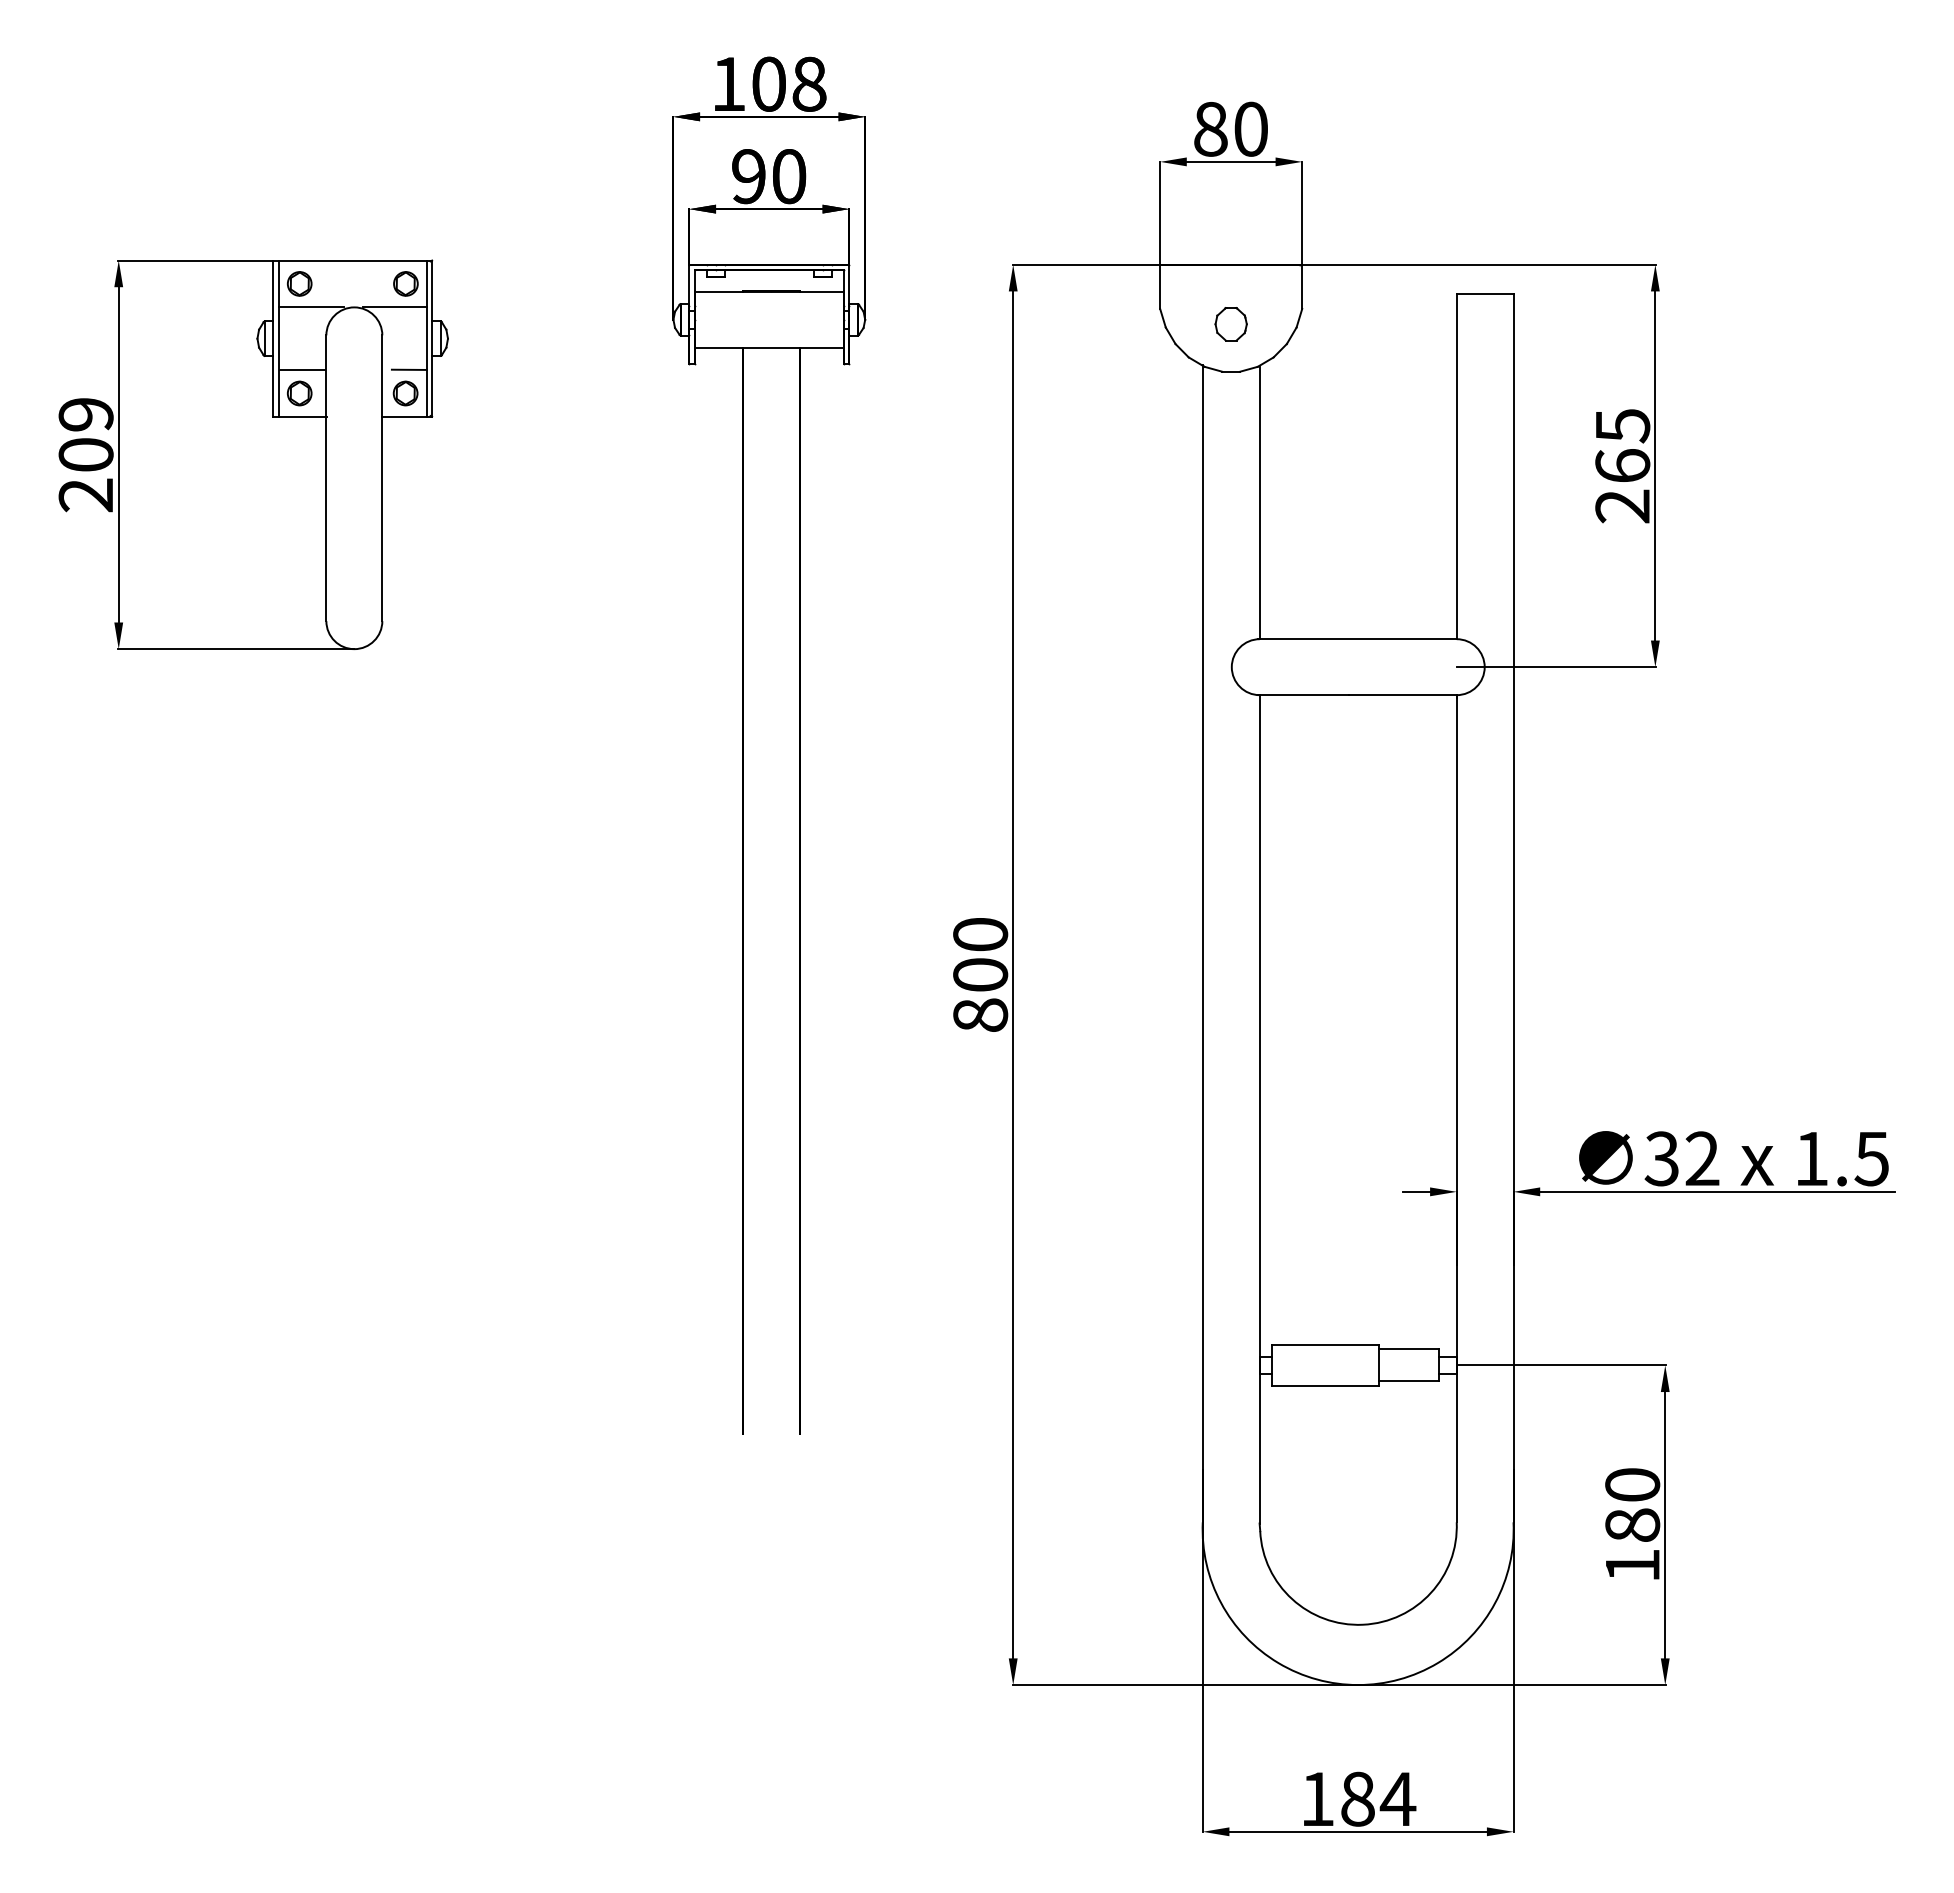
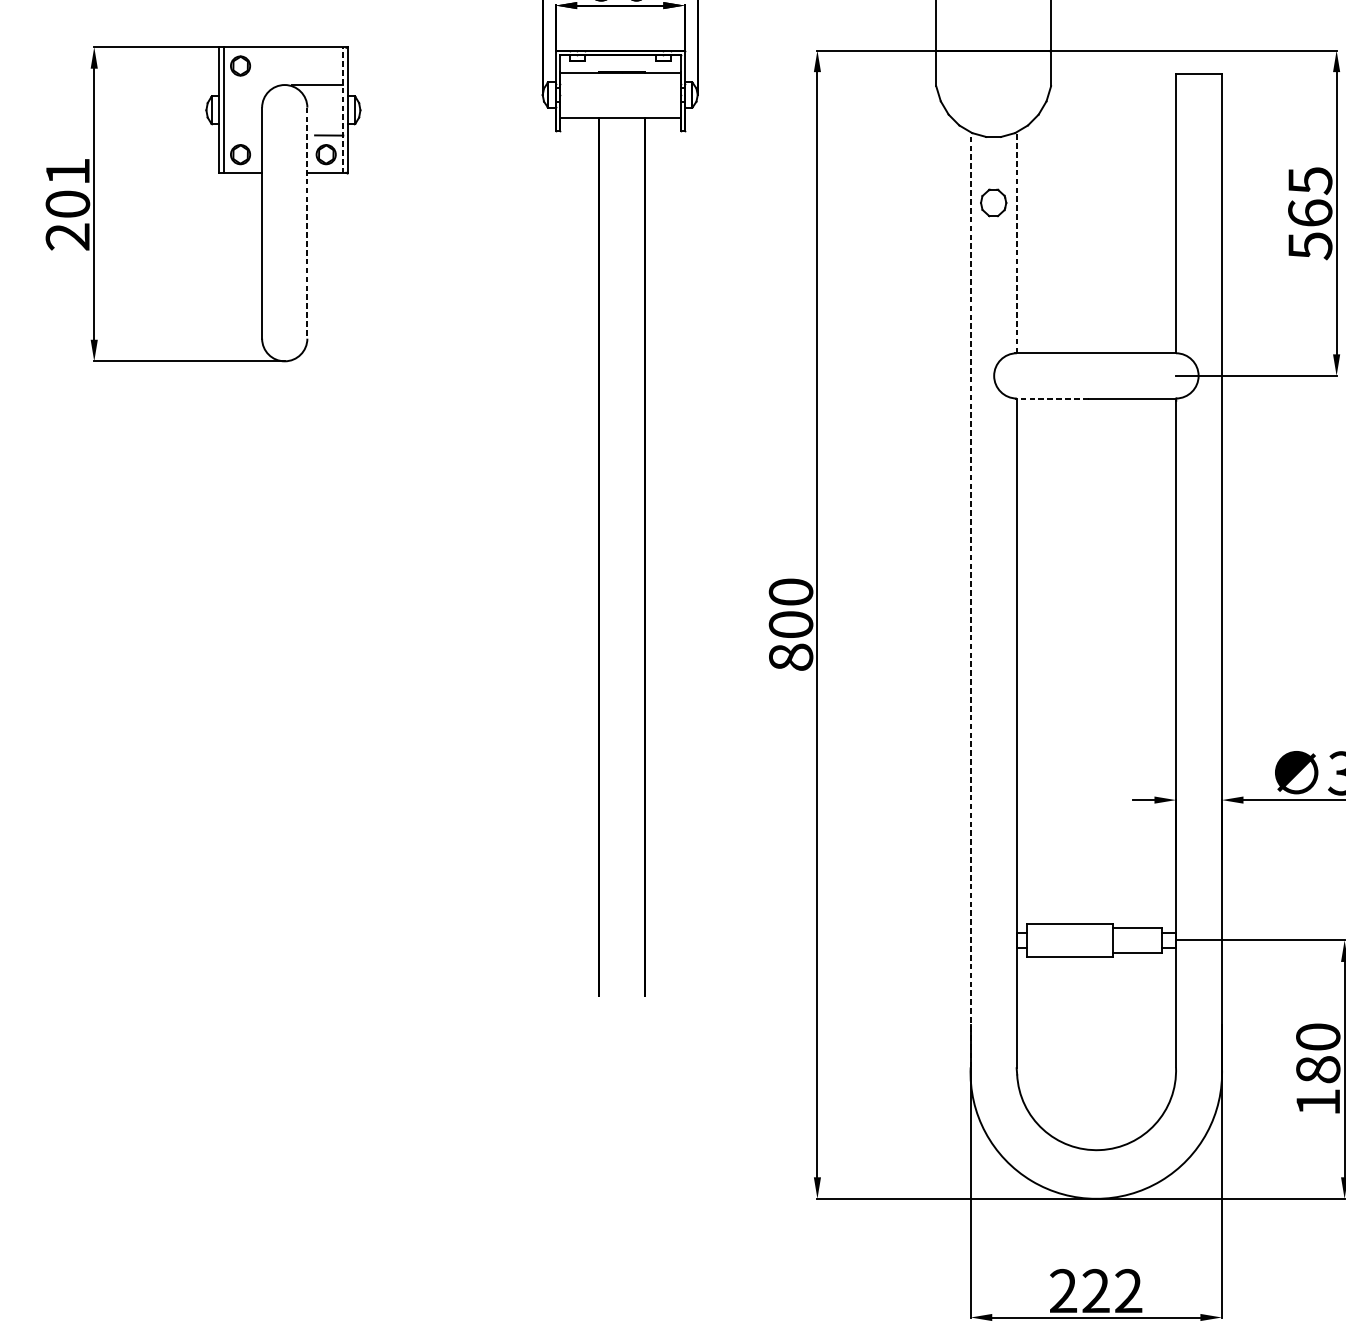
part: (405, 283) -> (326, 65), removed
line: (311, 307) -> (250, 85), removed
part: (1230, 324) -> (993, 203), moved
line: (426, 338) -> (343, 110), solid -> dashed
line: (302, 369) -> (242, 135), removed
text: (85, 414) -> (67, 171), 209 -> 201
line: (382, 478) -> (307, 223), solid -> dashed
line: (1259, 502) -> (1016, 242), solid -> dashed
text: (1622, 506) -> (1310, 245), 265 -> 565
line: (1302, 695) -> (1051, 398), solid -> dashed
line: (1202, 943) -> (970, 599), solid -> dashed
text: (1358, 1798) -> (1096, 1290), 184 -> 222

